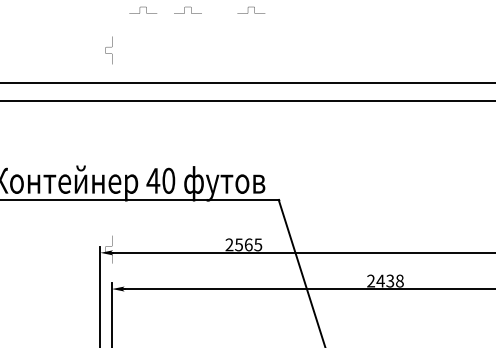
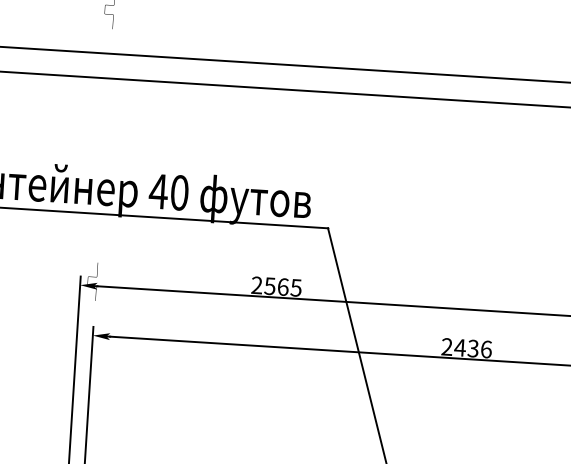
text: (399, 280) -> (485, 348), 2438 -> 2436

